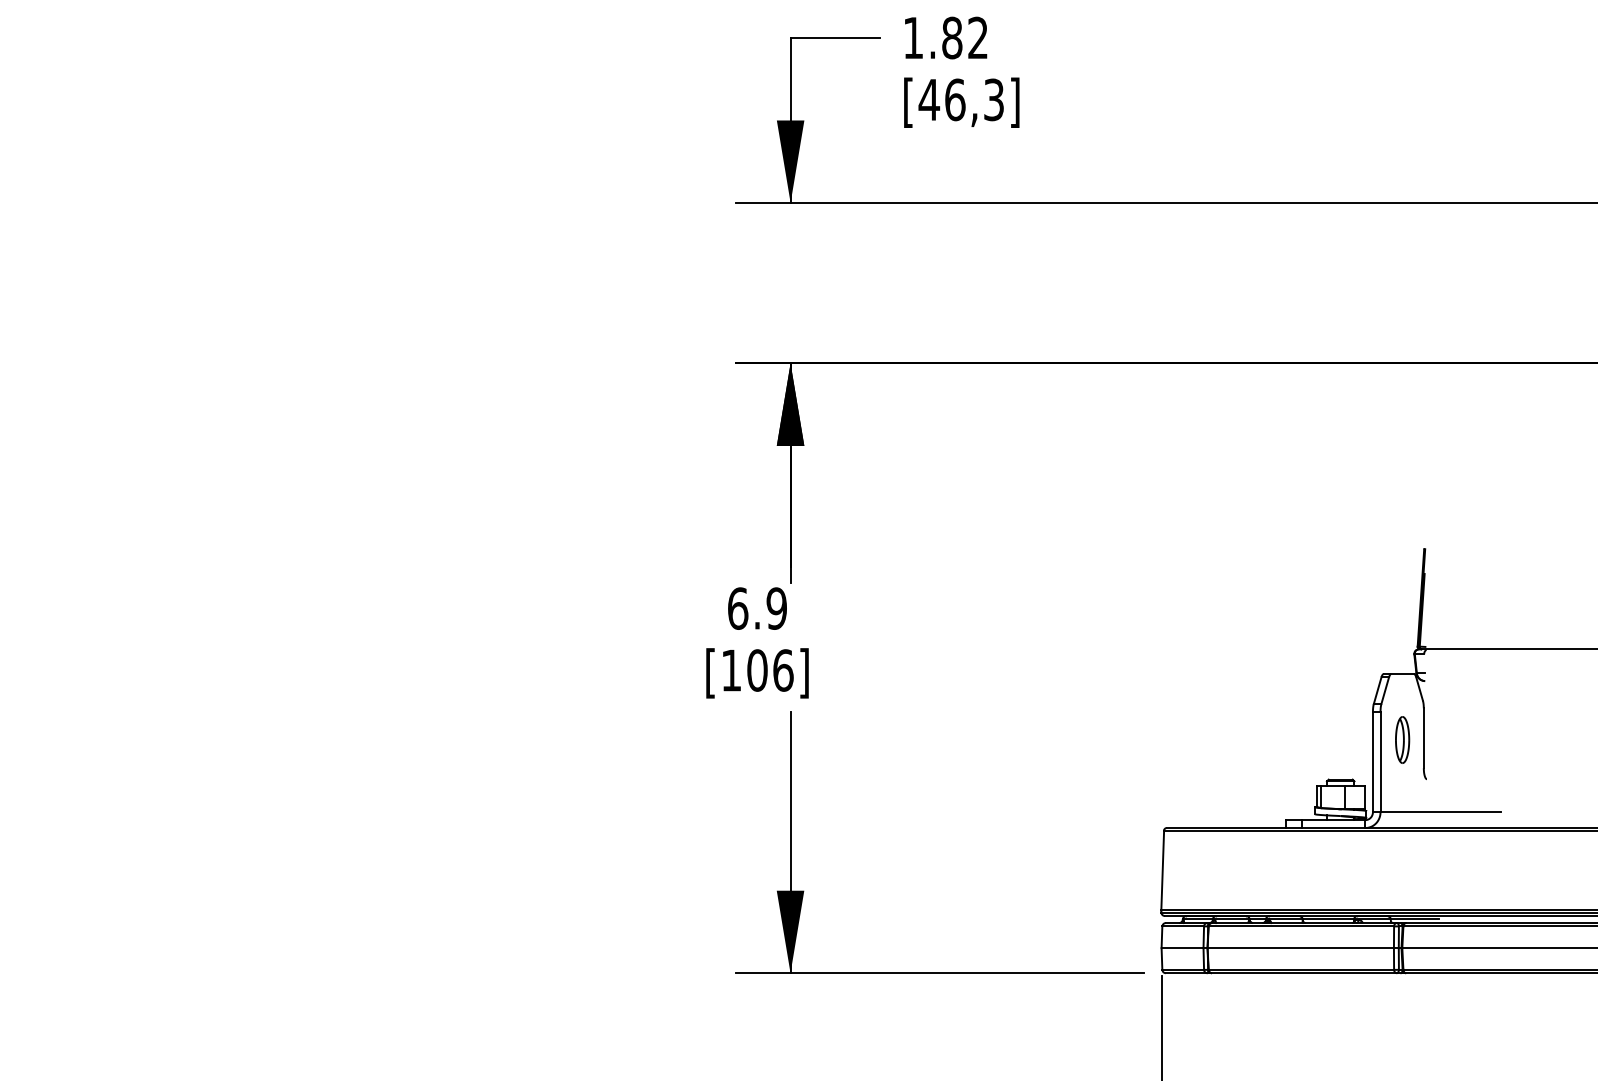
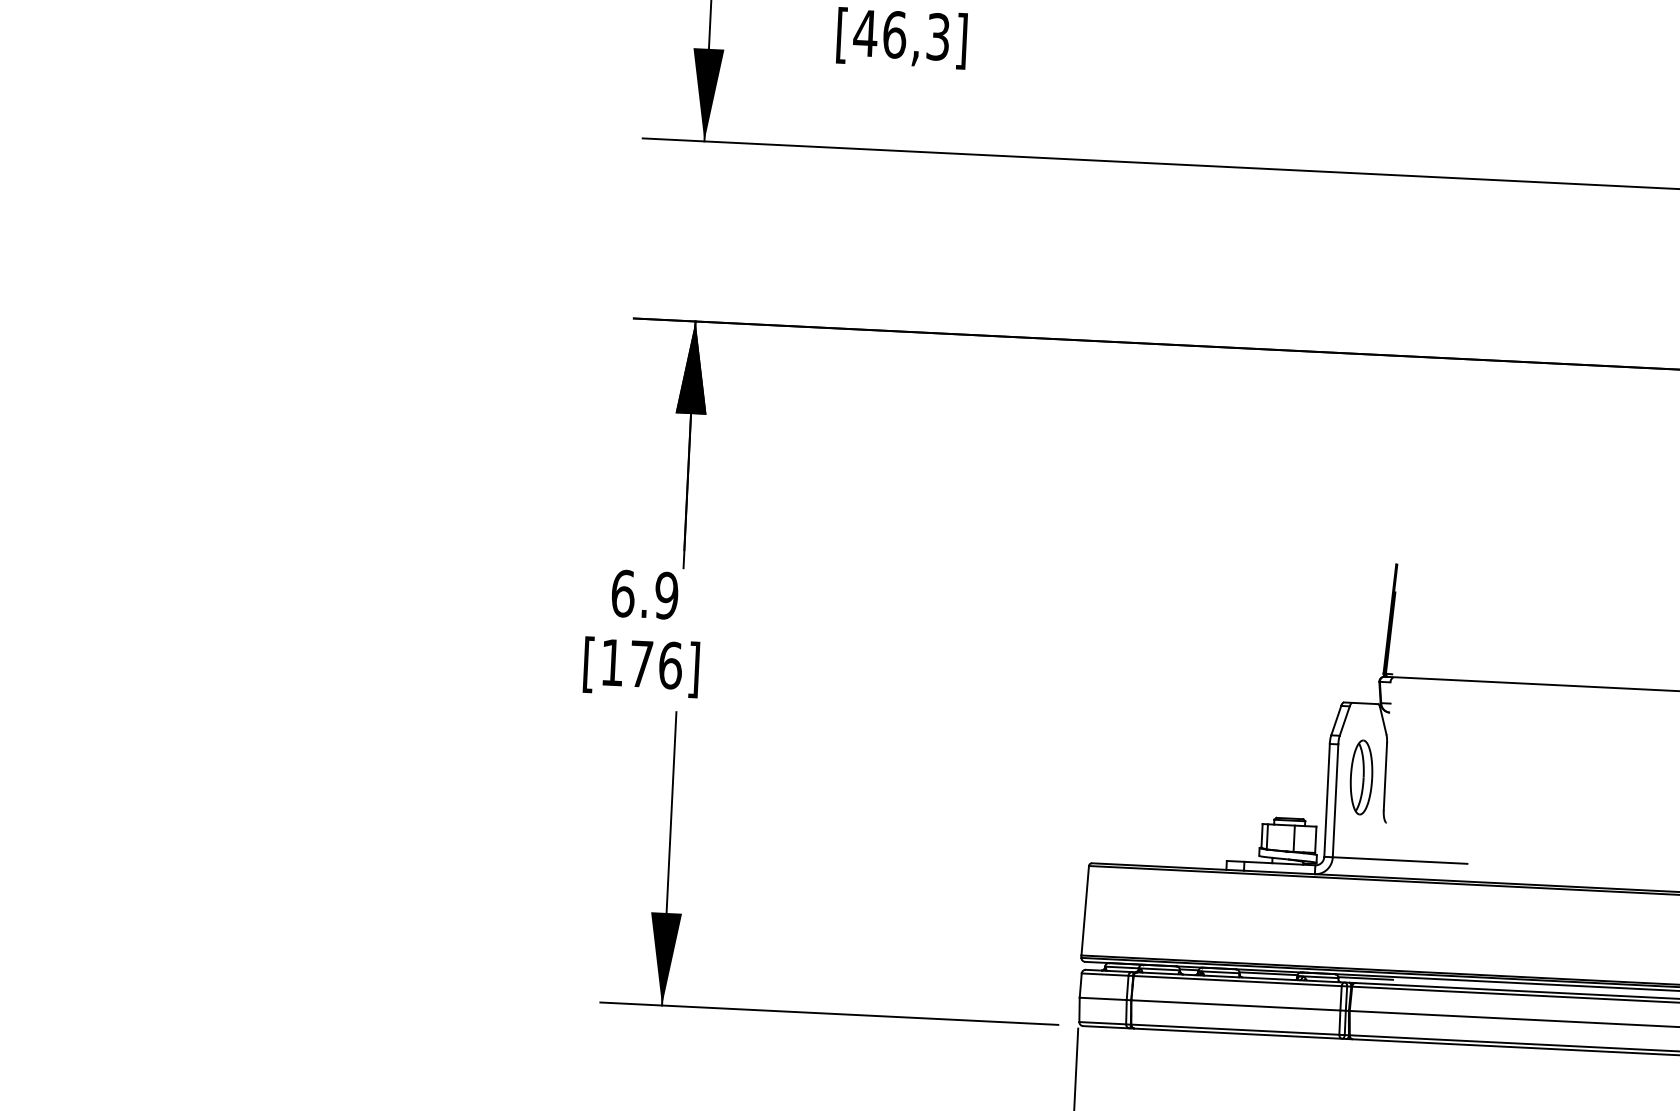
text: (757, 670) -> (641, 664), [106] -> [176]
part: (1402, 739) -> (1361, 776), size x1.43

